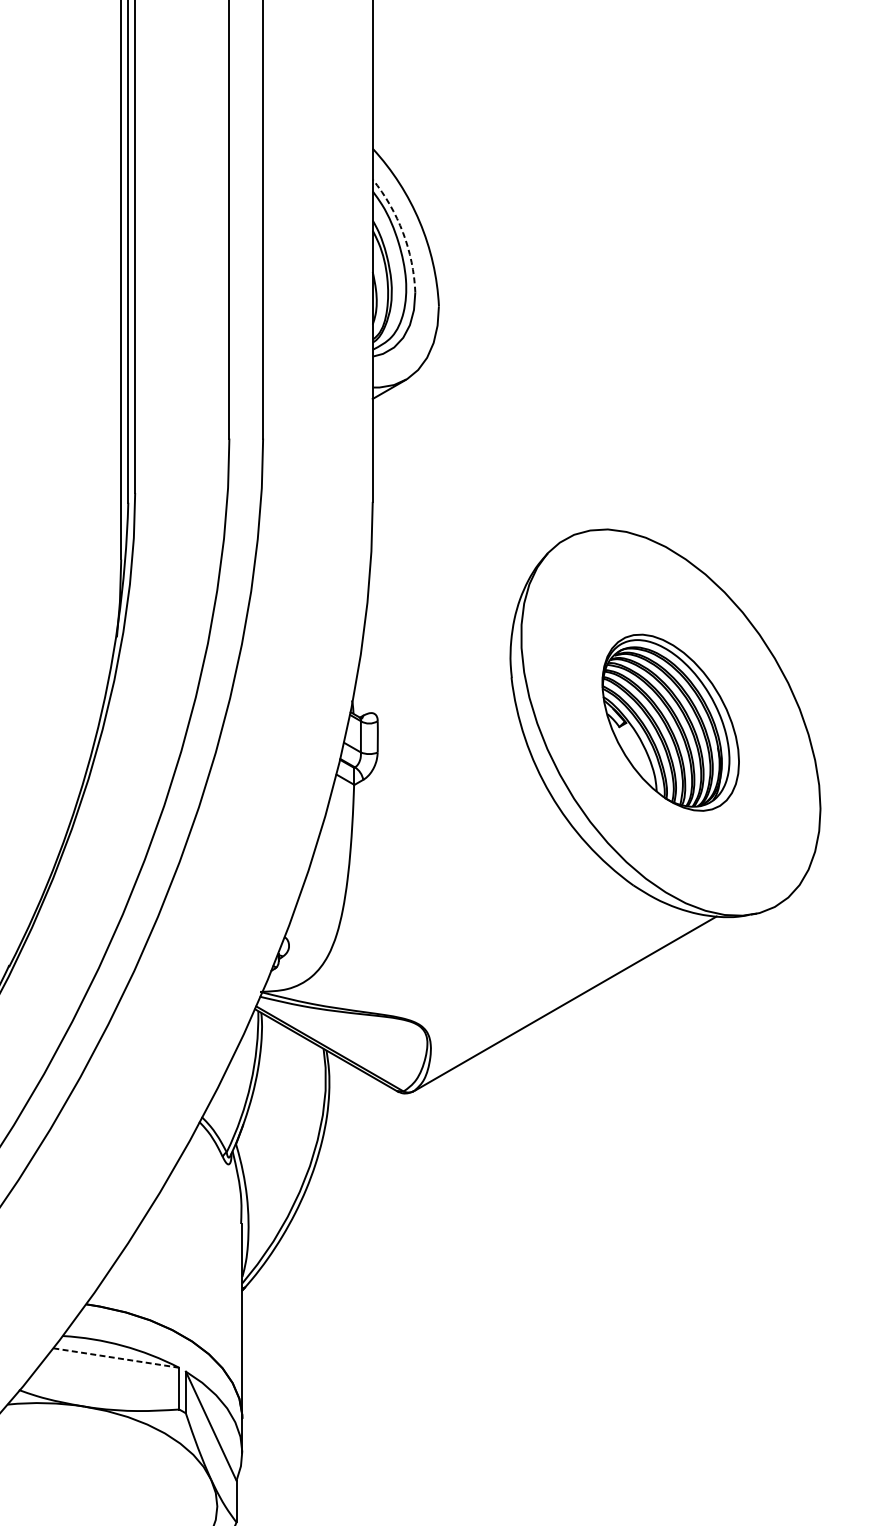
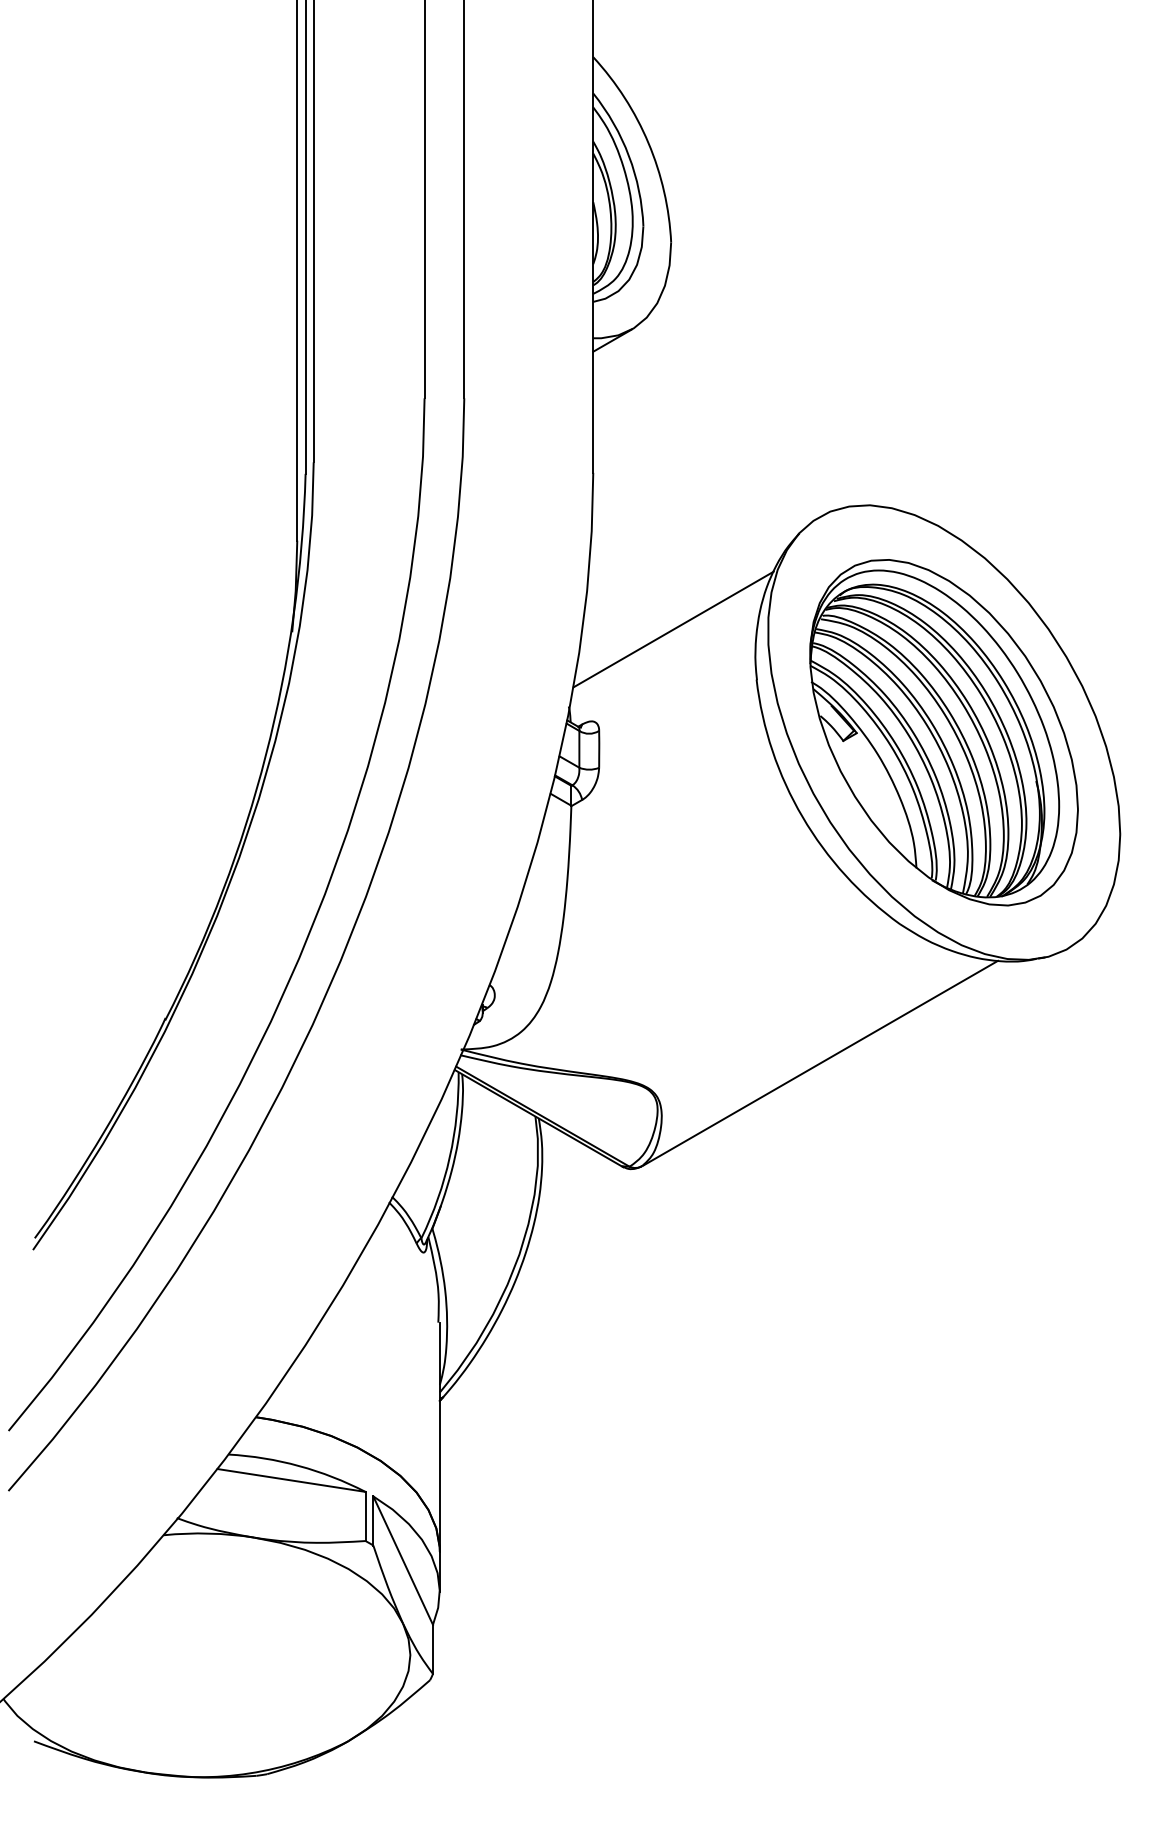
arc: (402, 233) -> (628, 156), dashed -> solid
line: (440, 634) -> (673, 629), added
part: (670, 722) -> (943, 732), size x1.67
line: (116, 1358) -> (291, 1480), dashed -> solid

